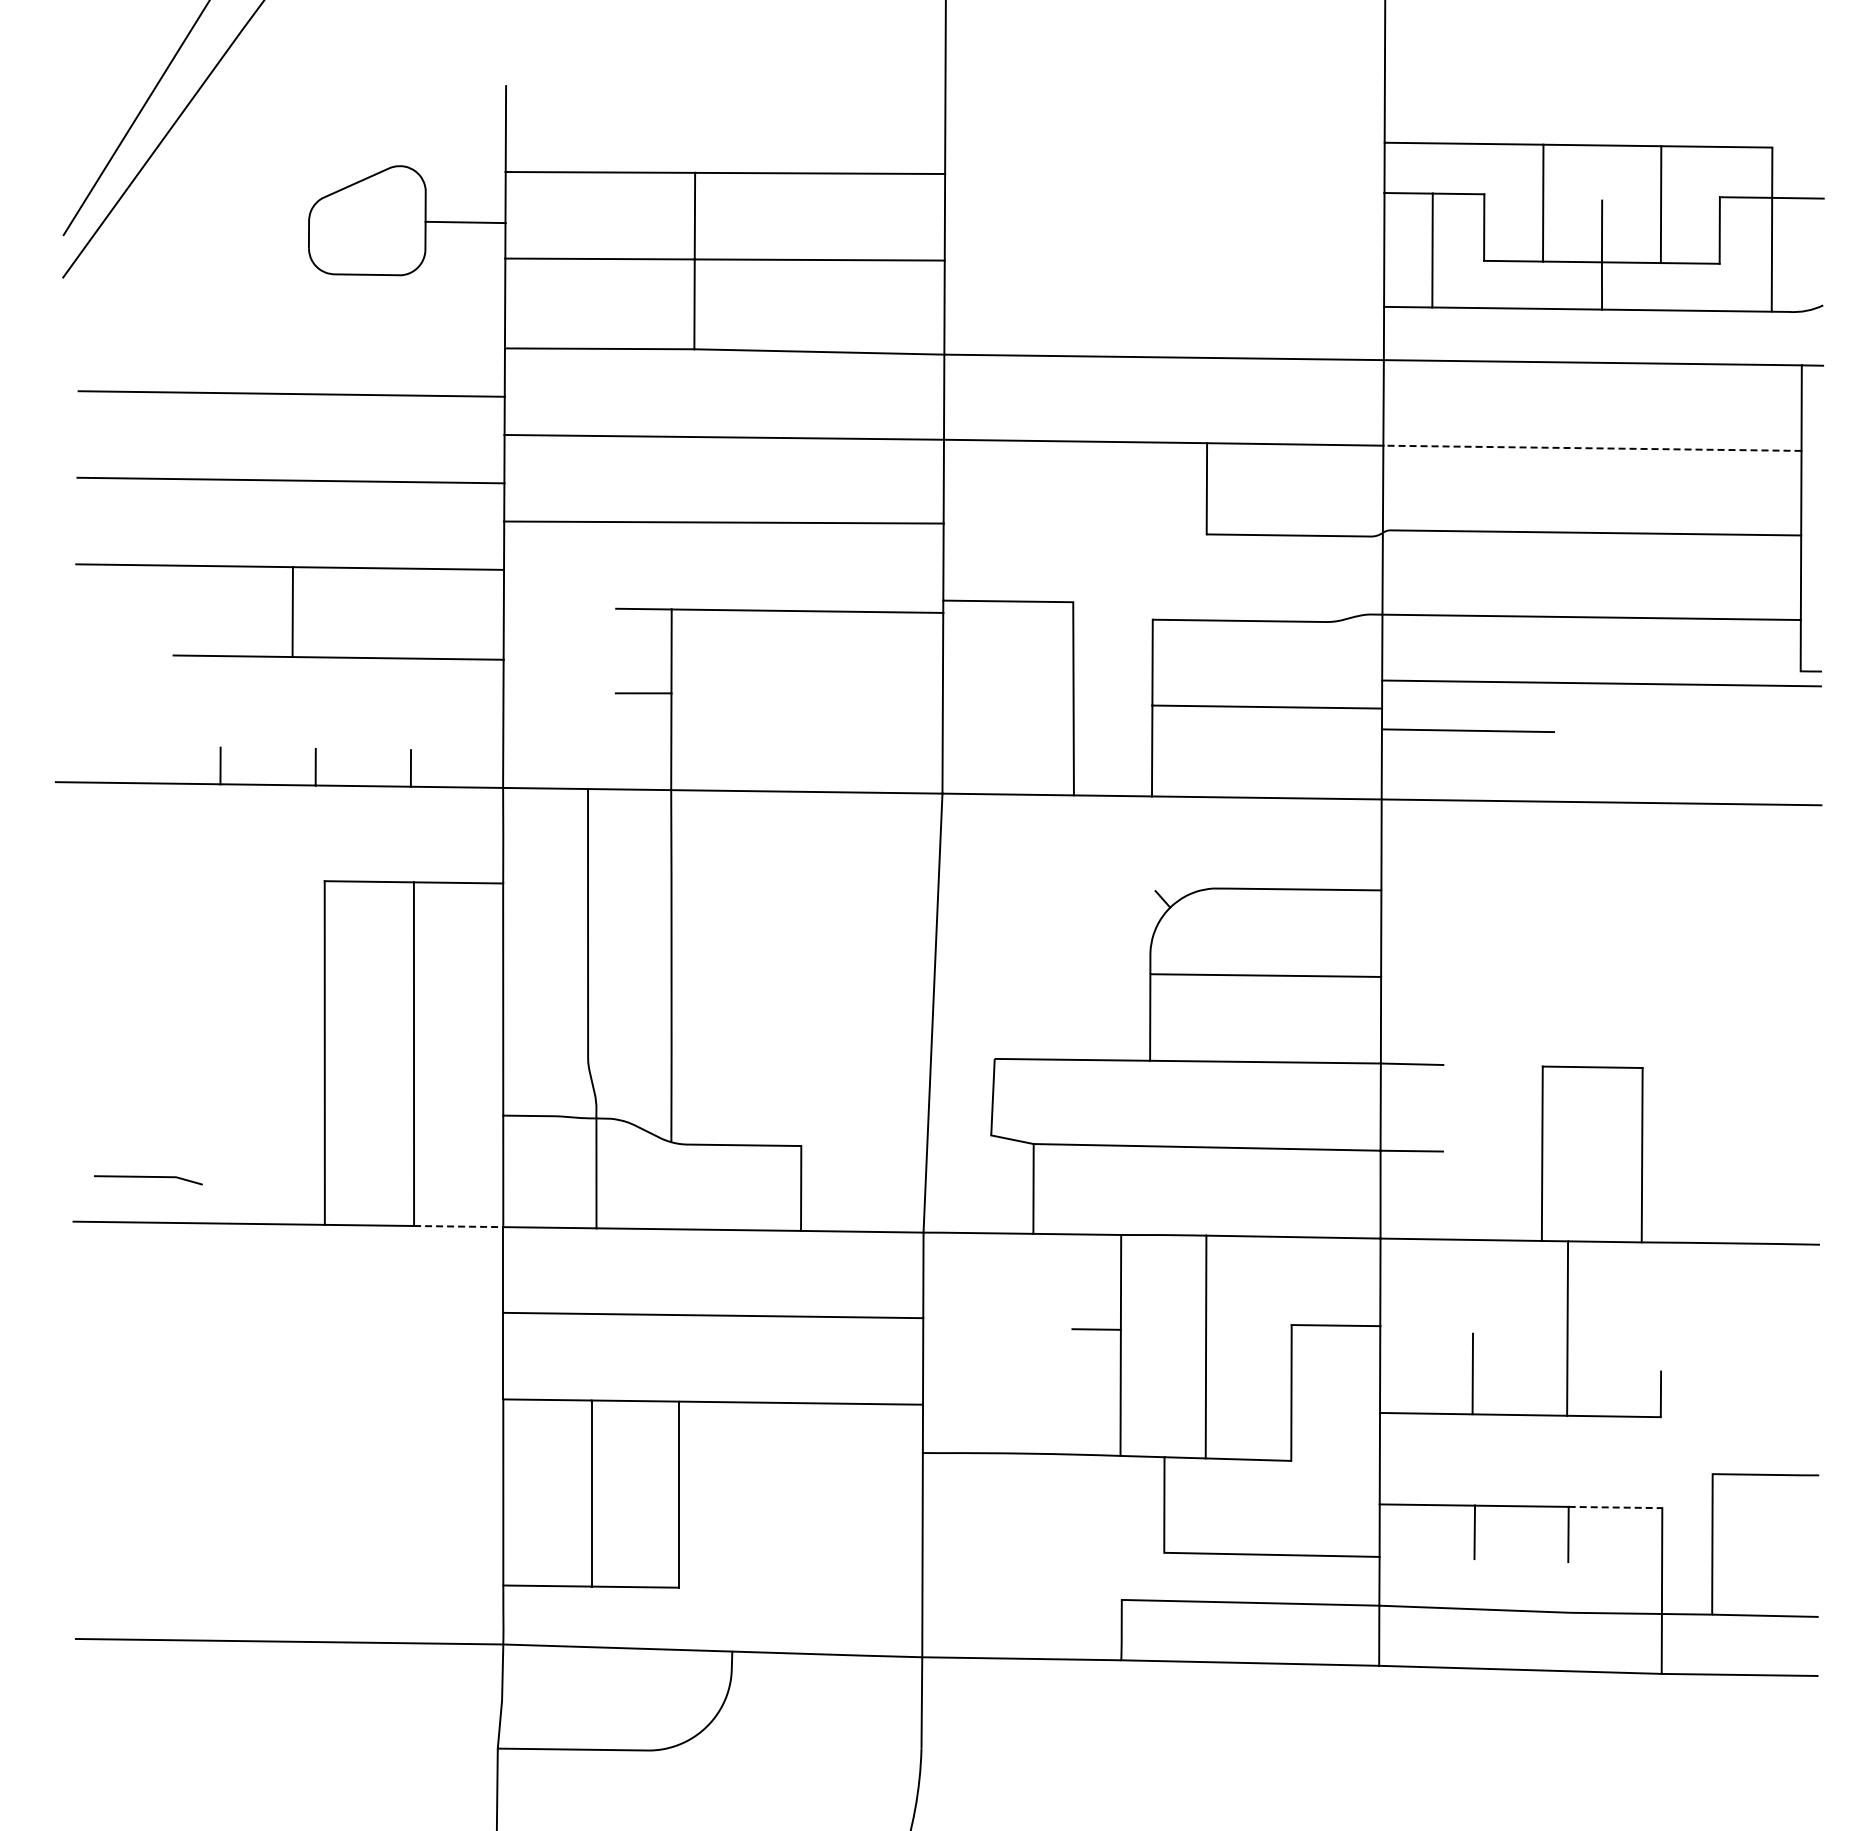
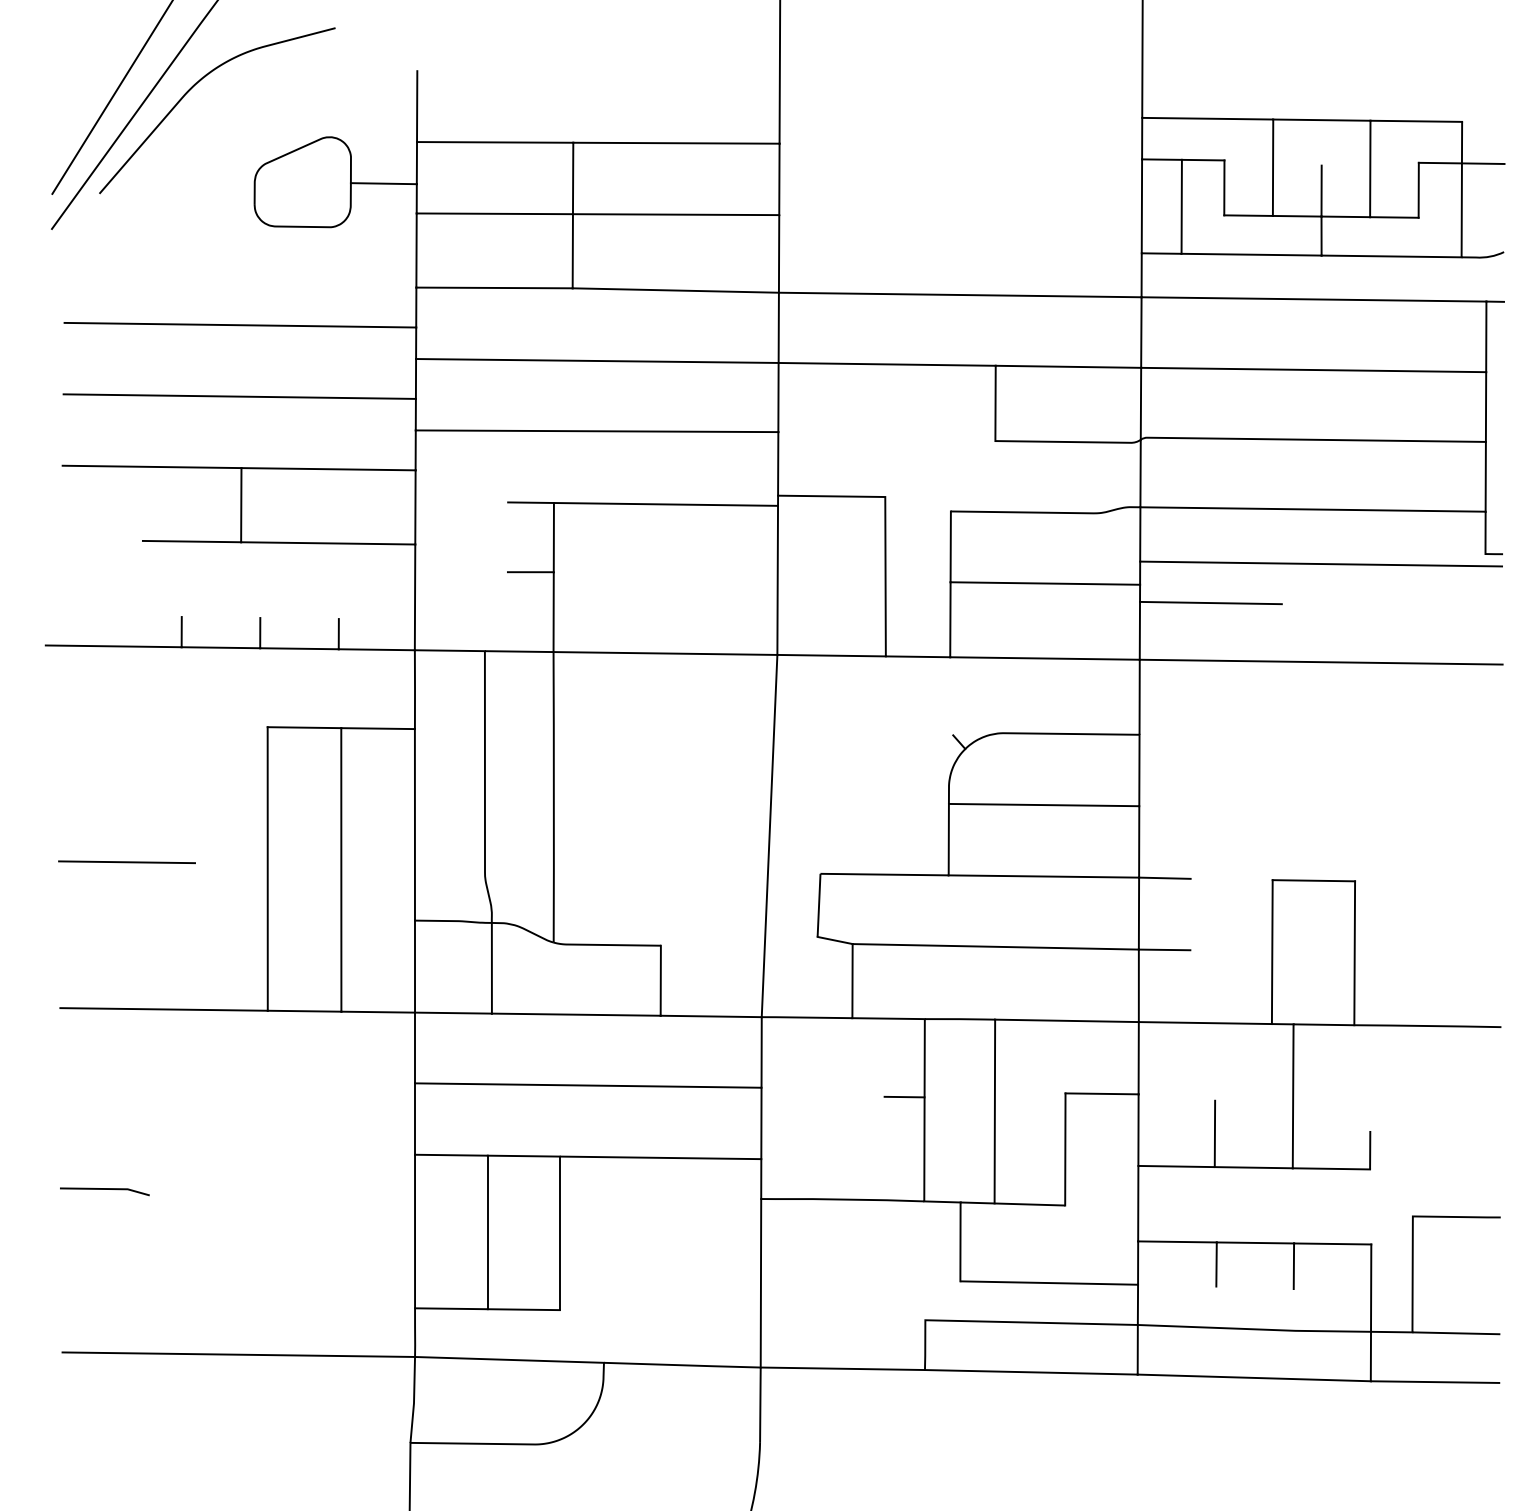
curve: (236, 104) -> (194, 86), added
line: (1591, 448) -> (1312, 370), dashed -> solid
line: (153, 1044) -> (126, 861), added
line: (148, 1177) -> (104, 1189), moved
line: (458, 1226) -> (378, 1012), dashed -> solid
line: (1615, 1507) -> (1332, 1243), dashed -> solid

